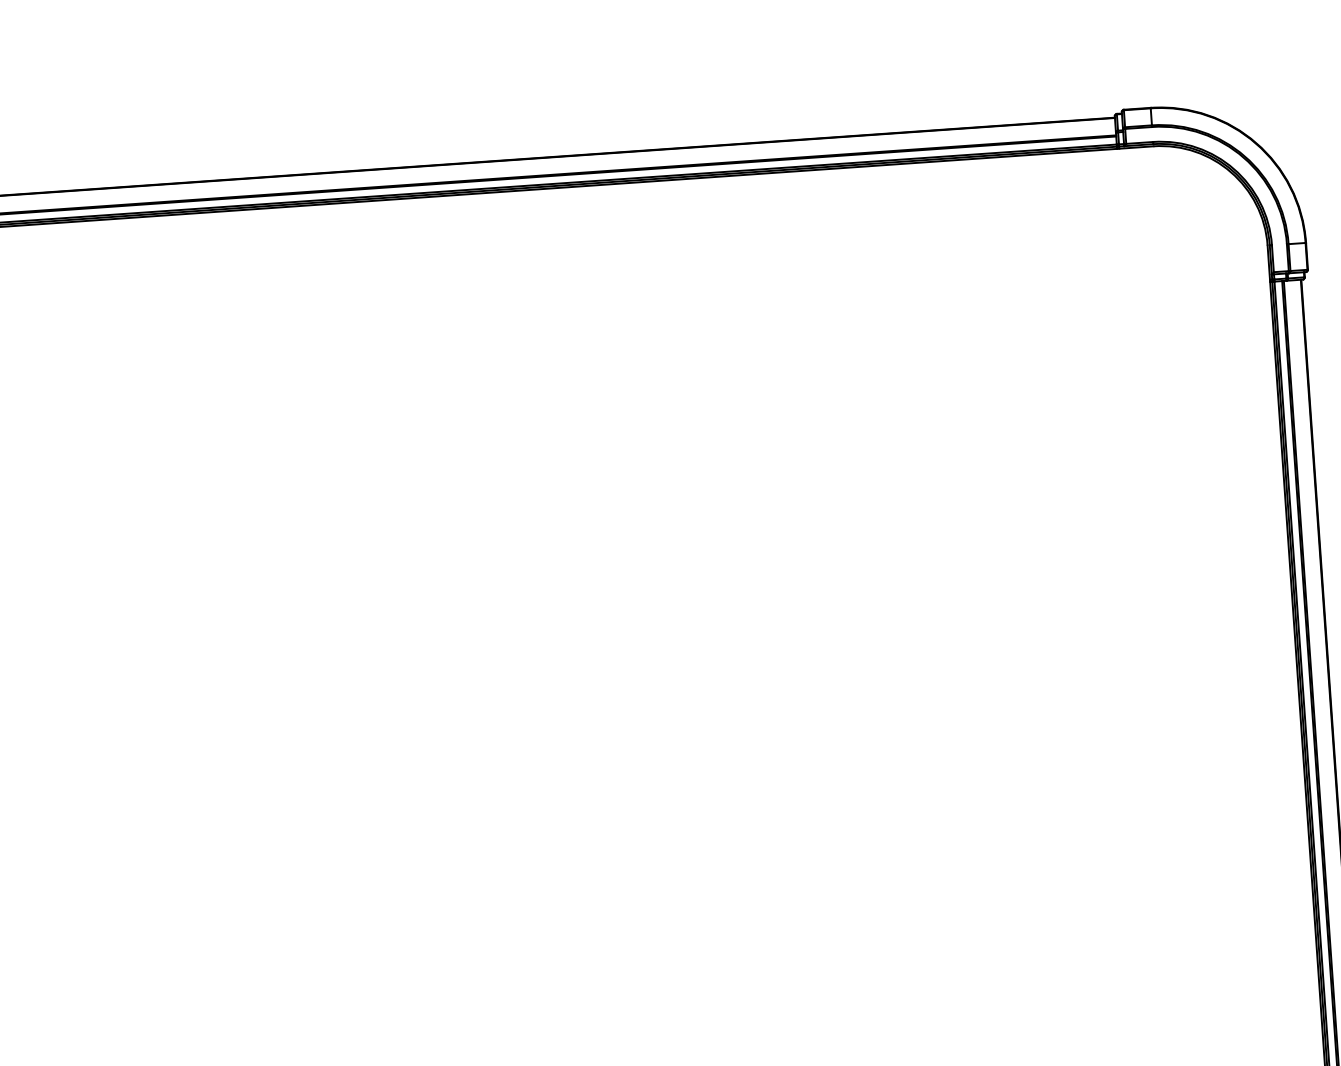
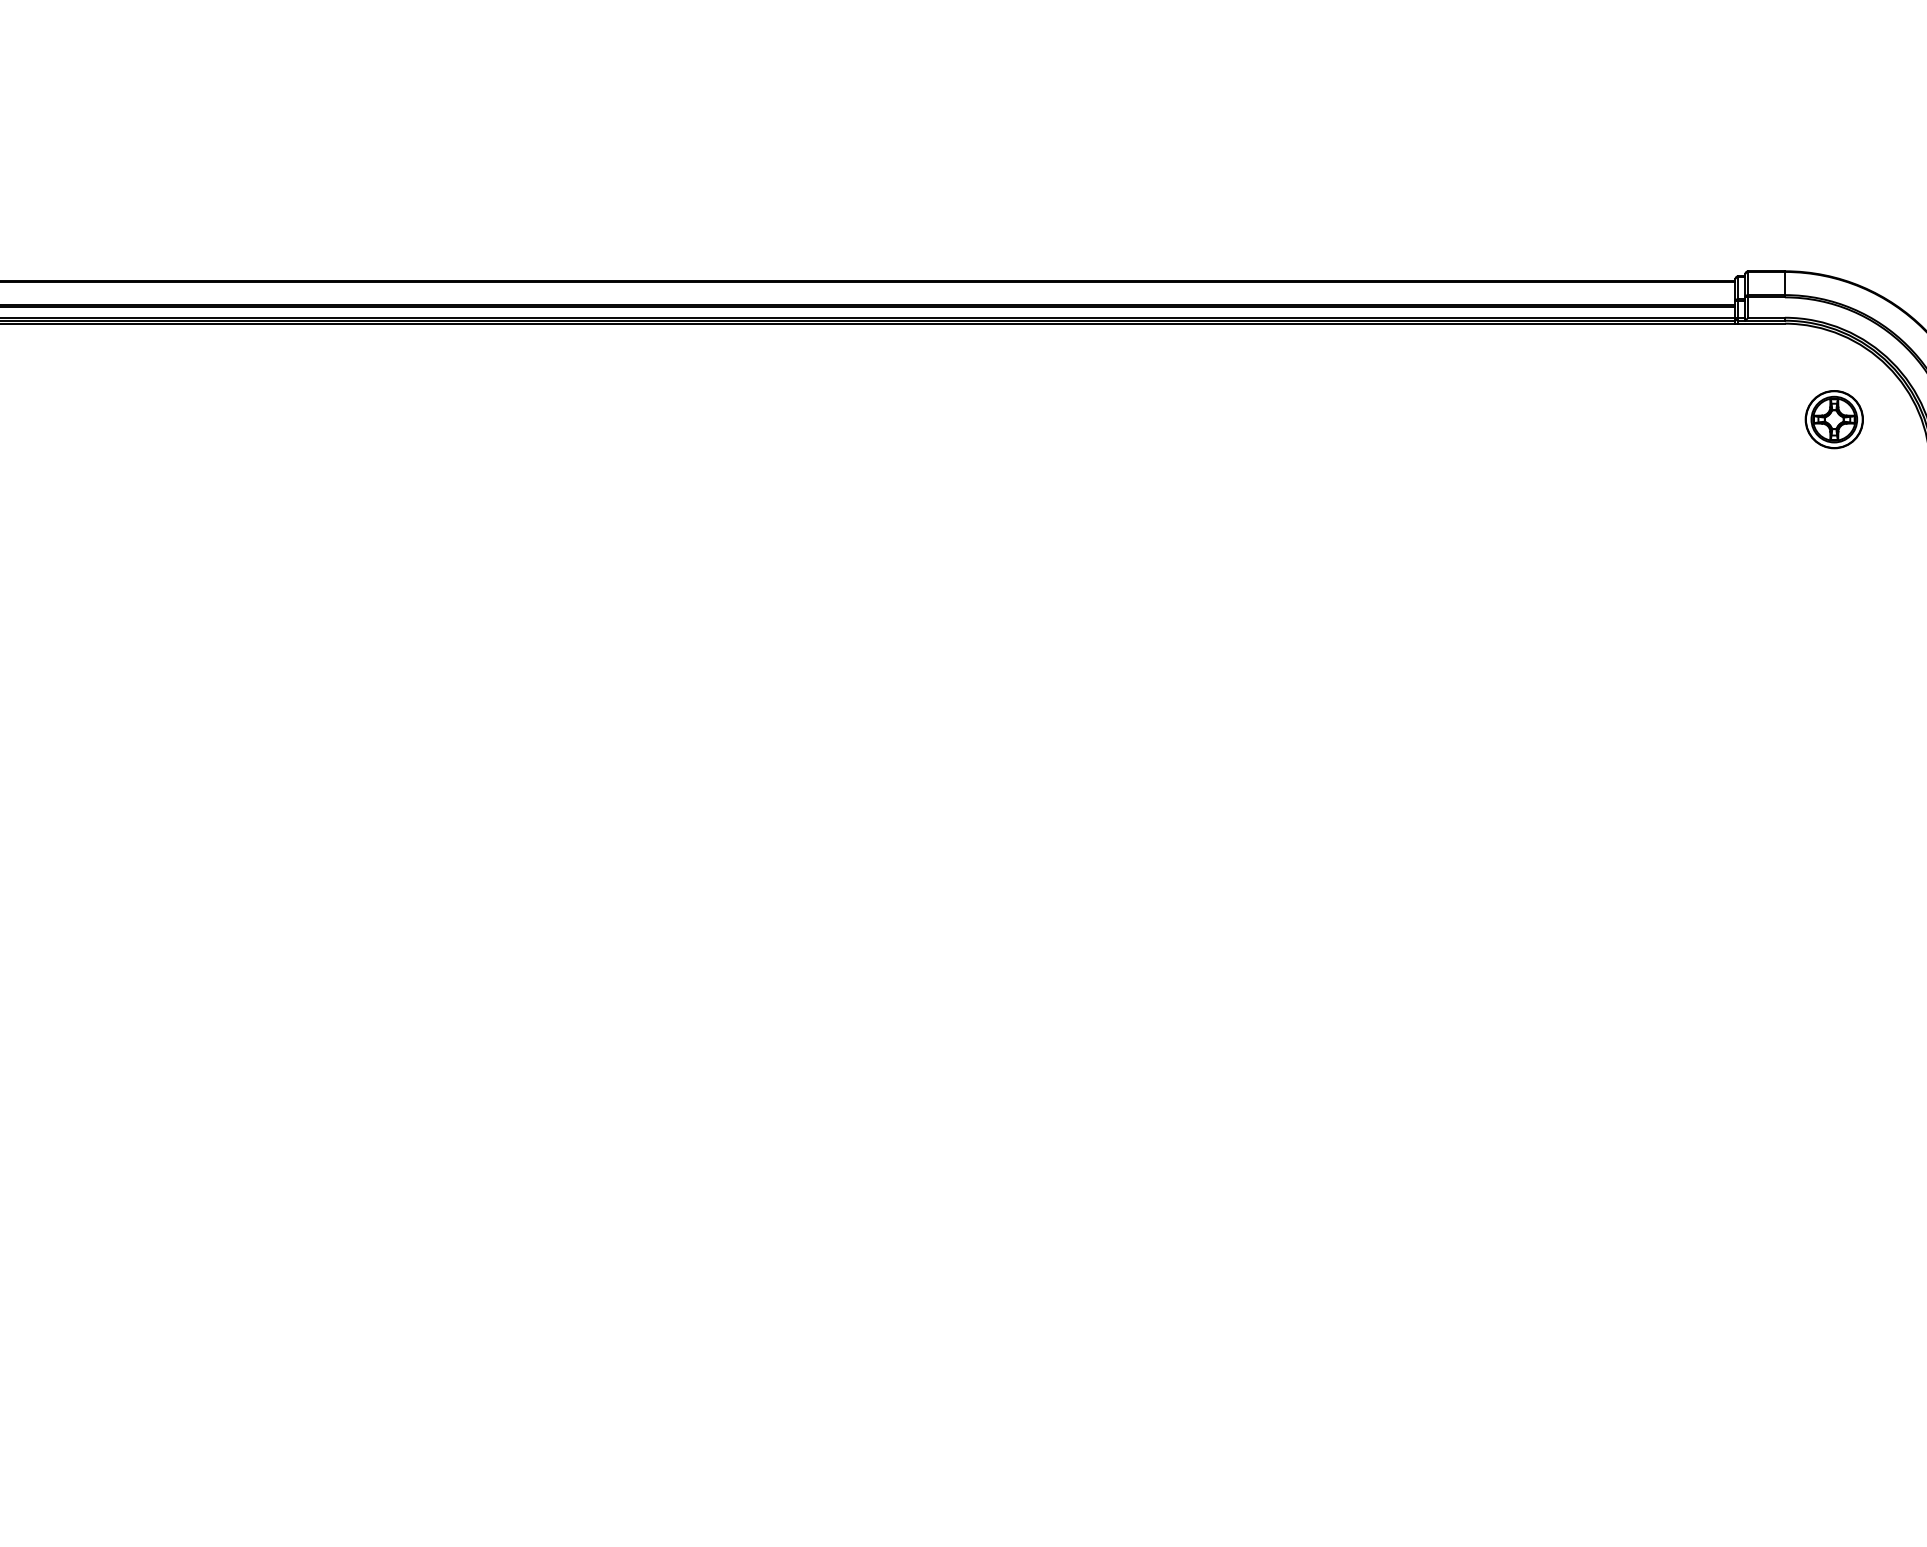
part: (1194, 214) -> (1833, 419), added

